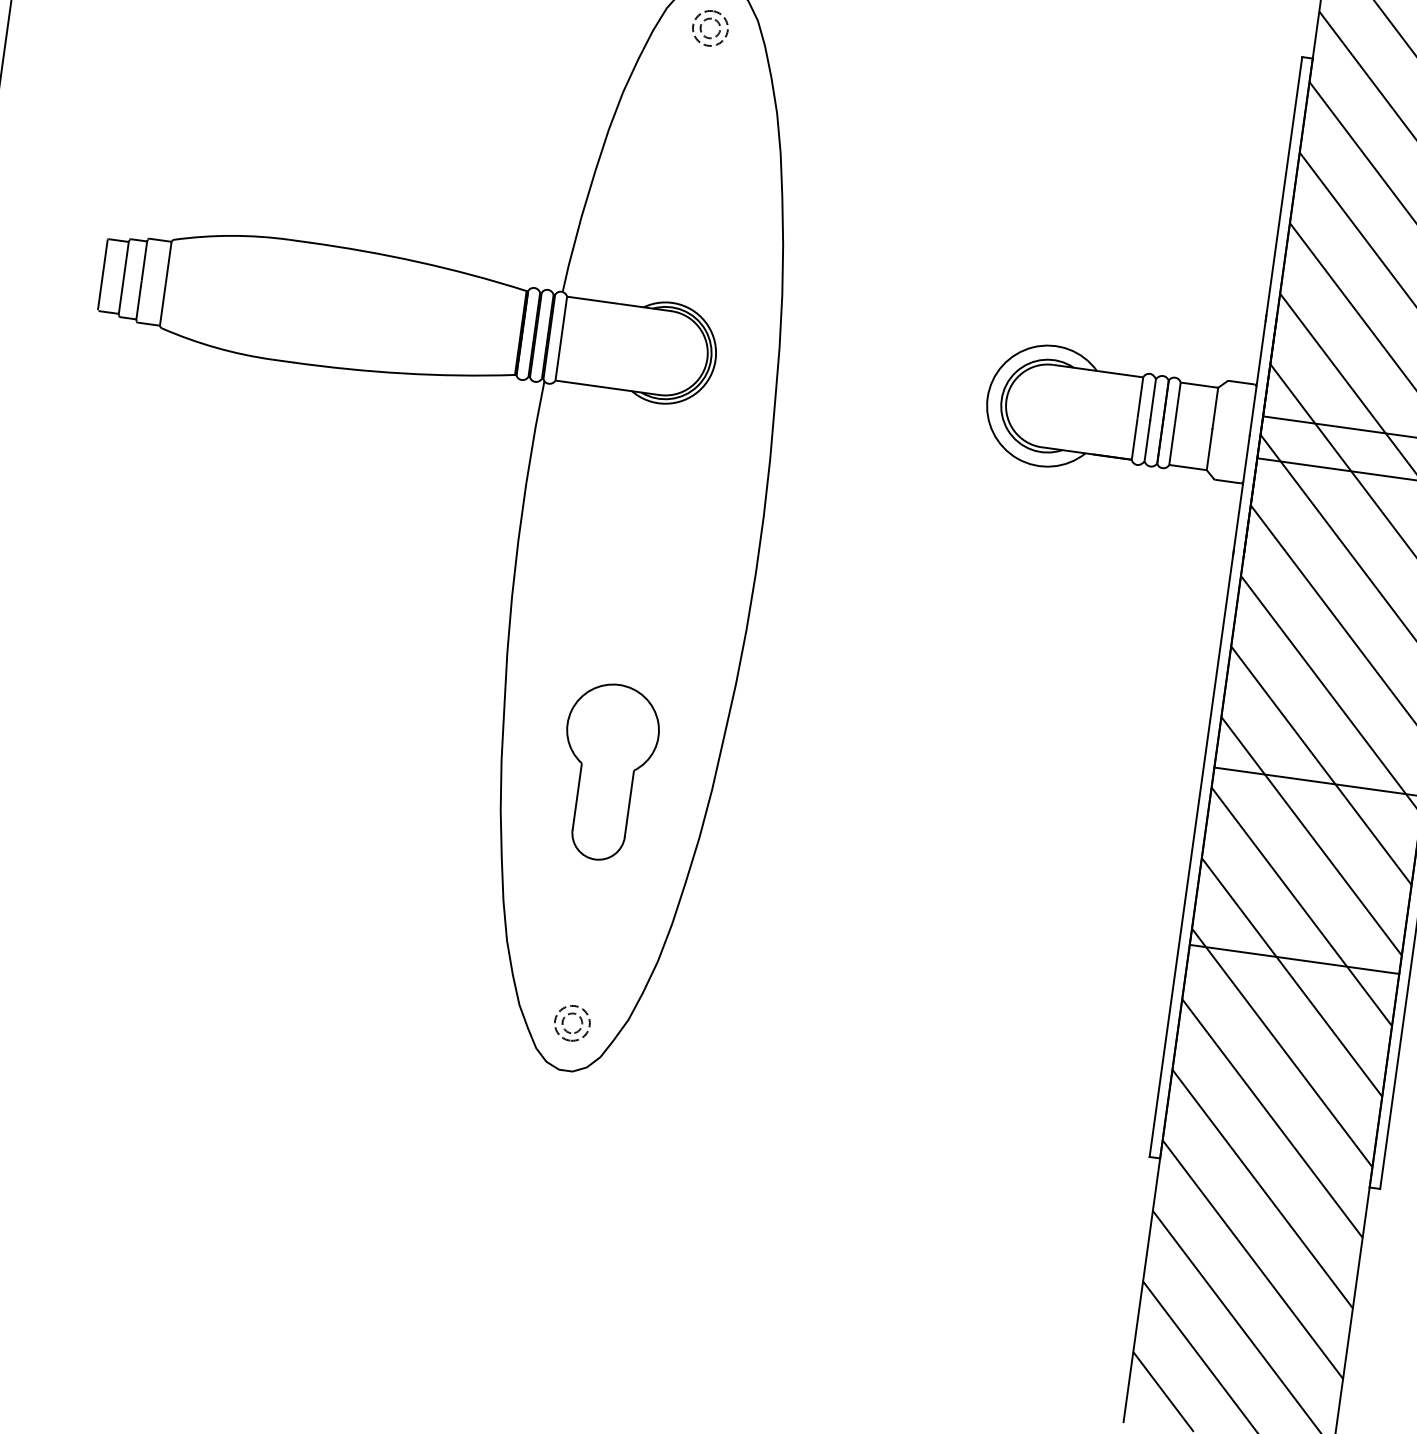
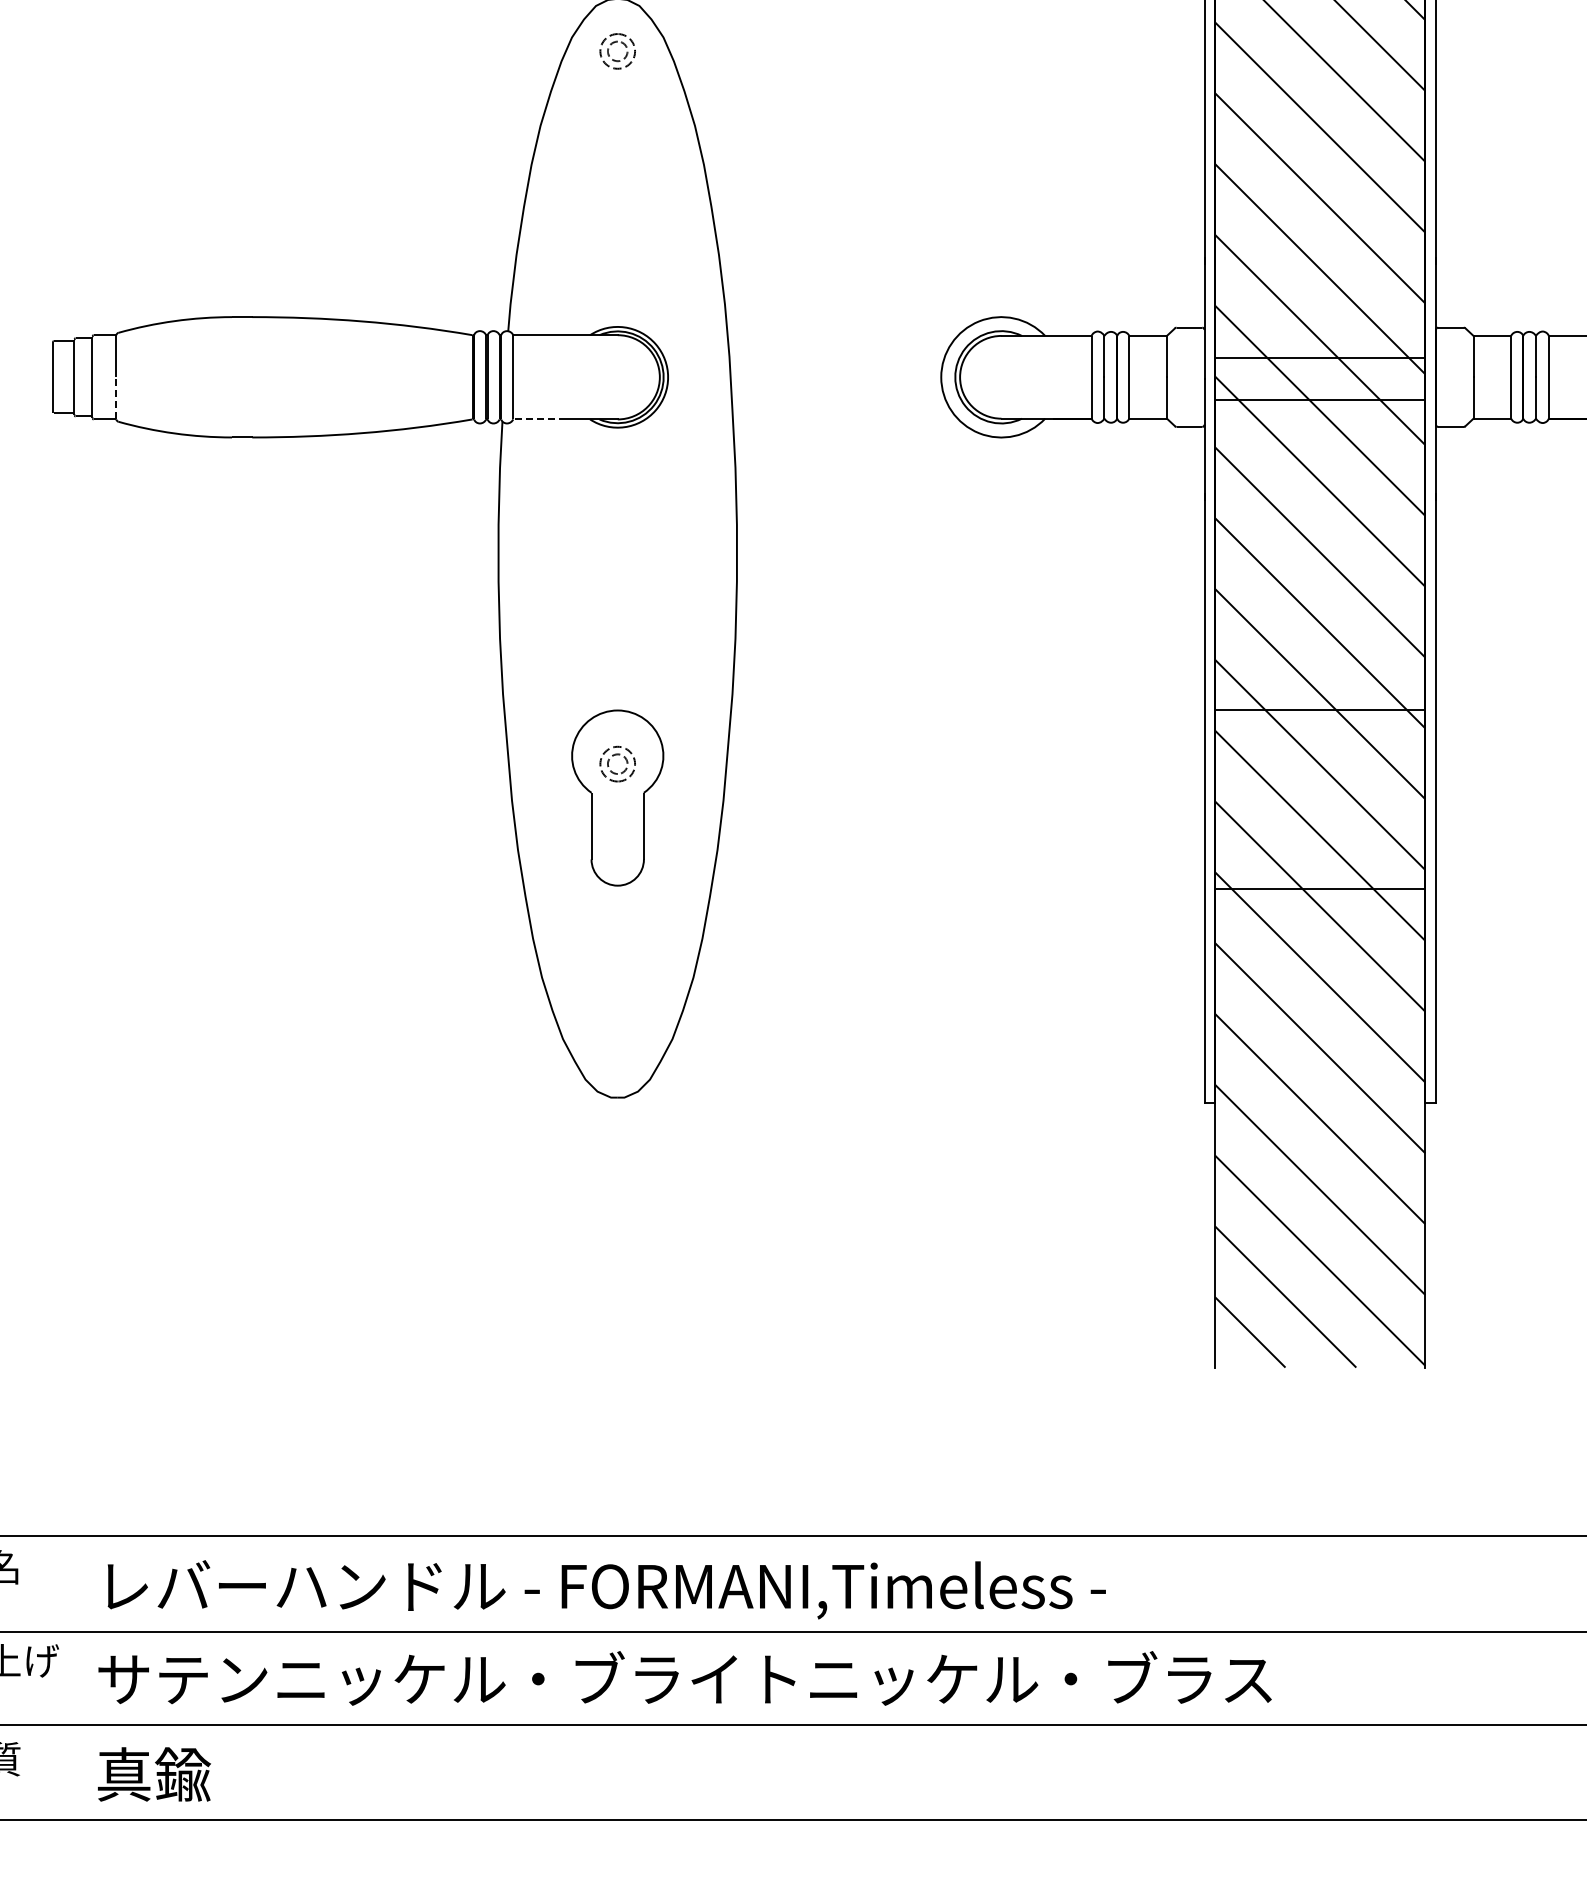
line: (163, 303) -> (116, 397), solid -> dashed
line: (581, 384) -> (539, 419), solid -> dashed
part: (573, 1014) -> (617, 755), moved

